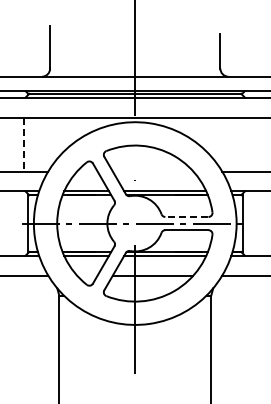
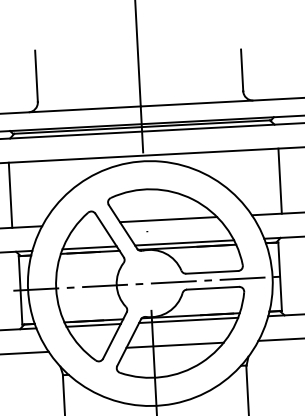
line: (23, 144) -> (10, 195), dashed -> solid
line: (247, 144) -> (280, 181), added
line: (152, 171) -> (167, 219), added
line: (186, 216) -> (211, 271), dashed -> solid

